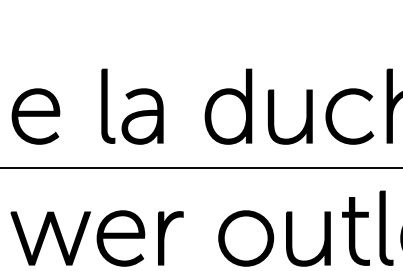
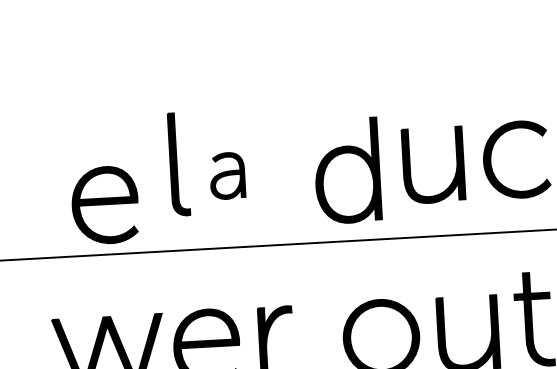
part: (228, 106) -> (347, 170), moved
part: (35, 116) -> (104, 205), moved
part: (142, 116) -> (227, 175), size x0.6

